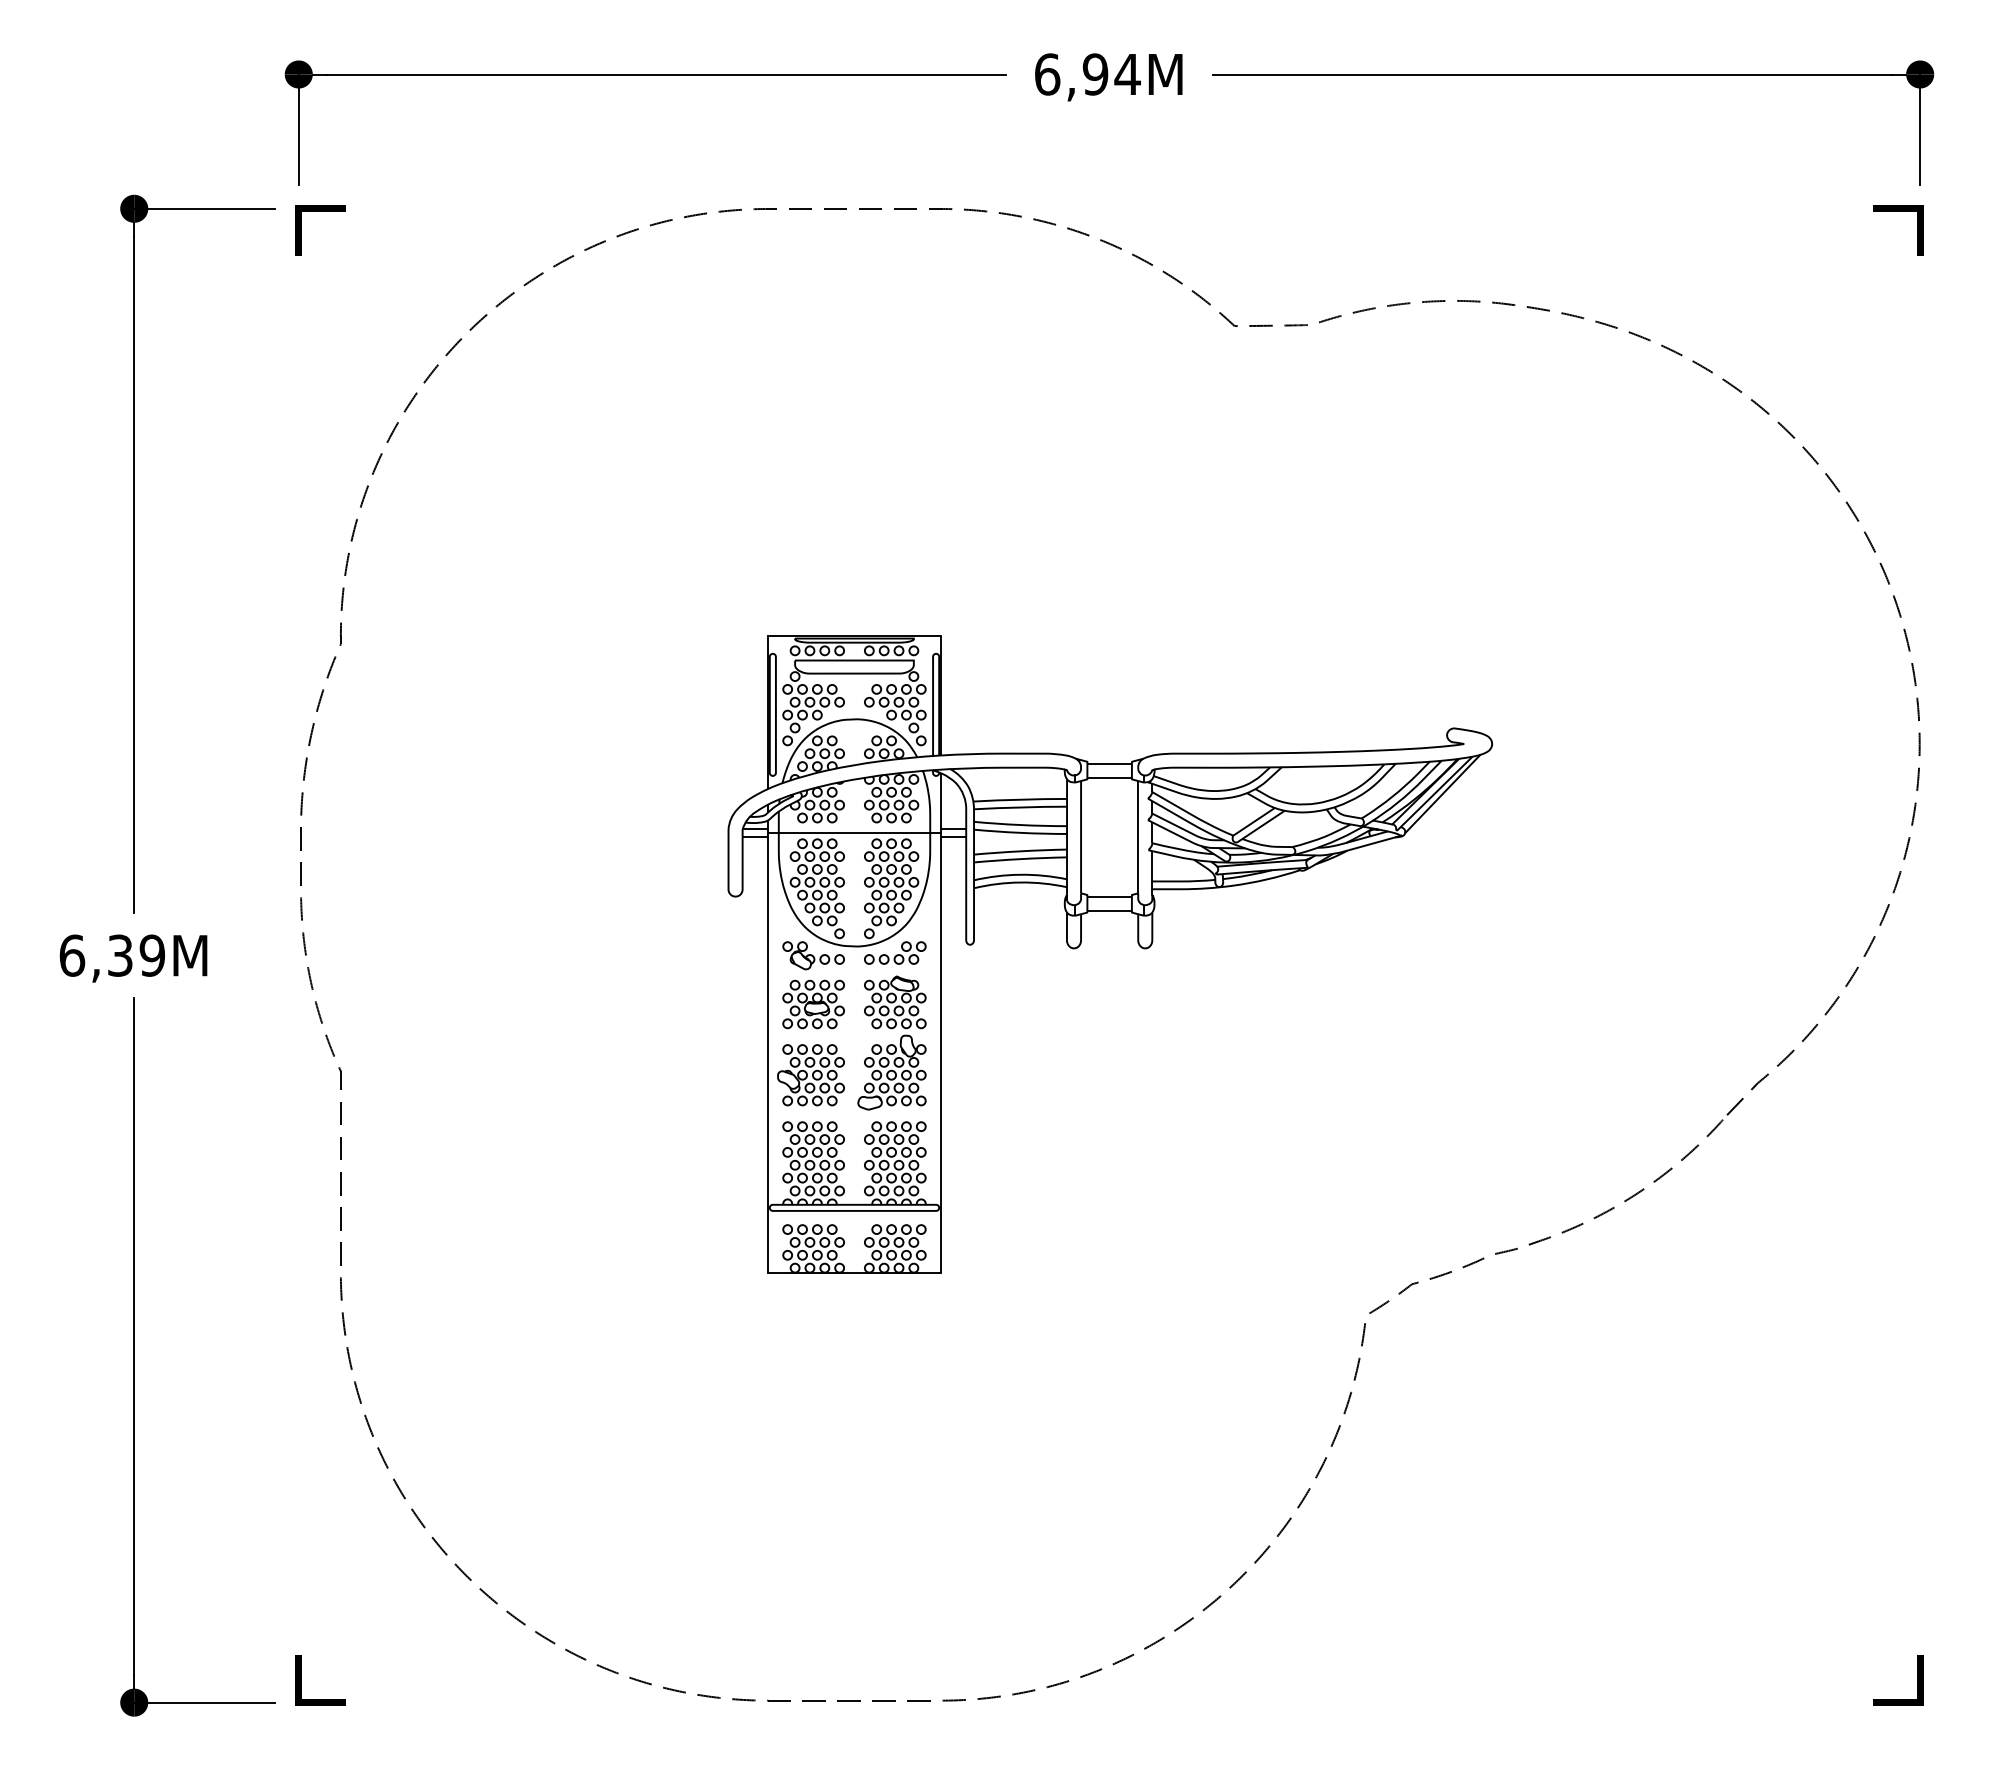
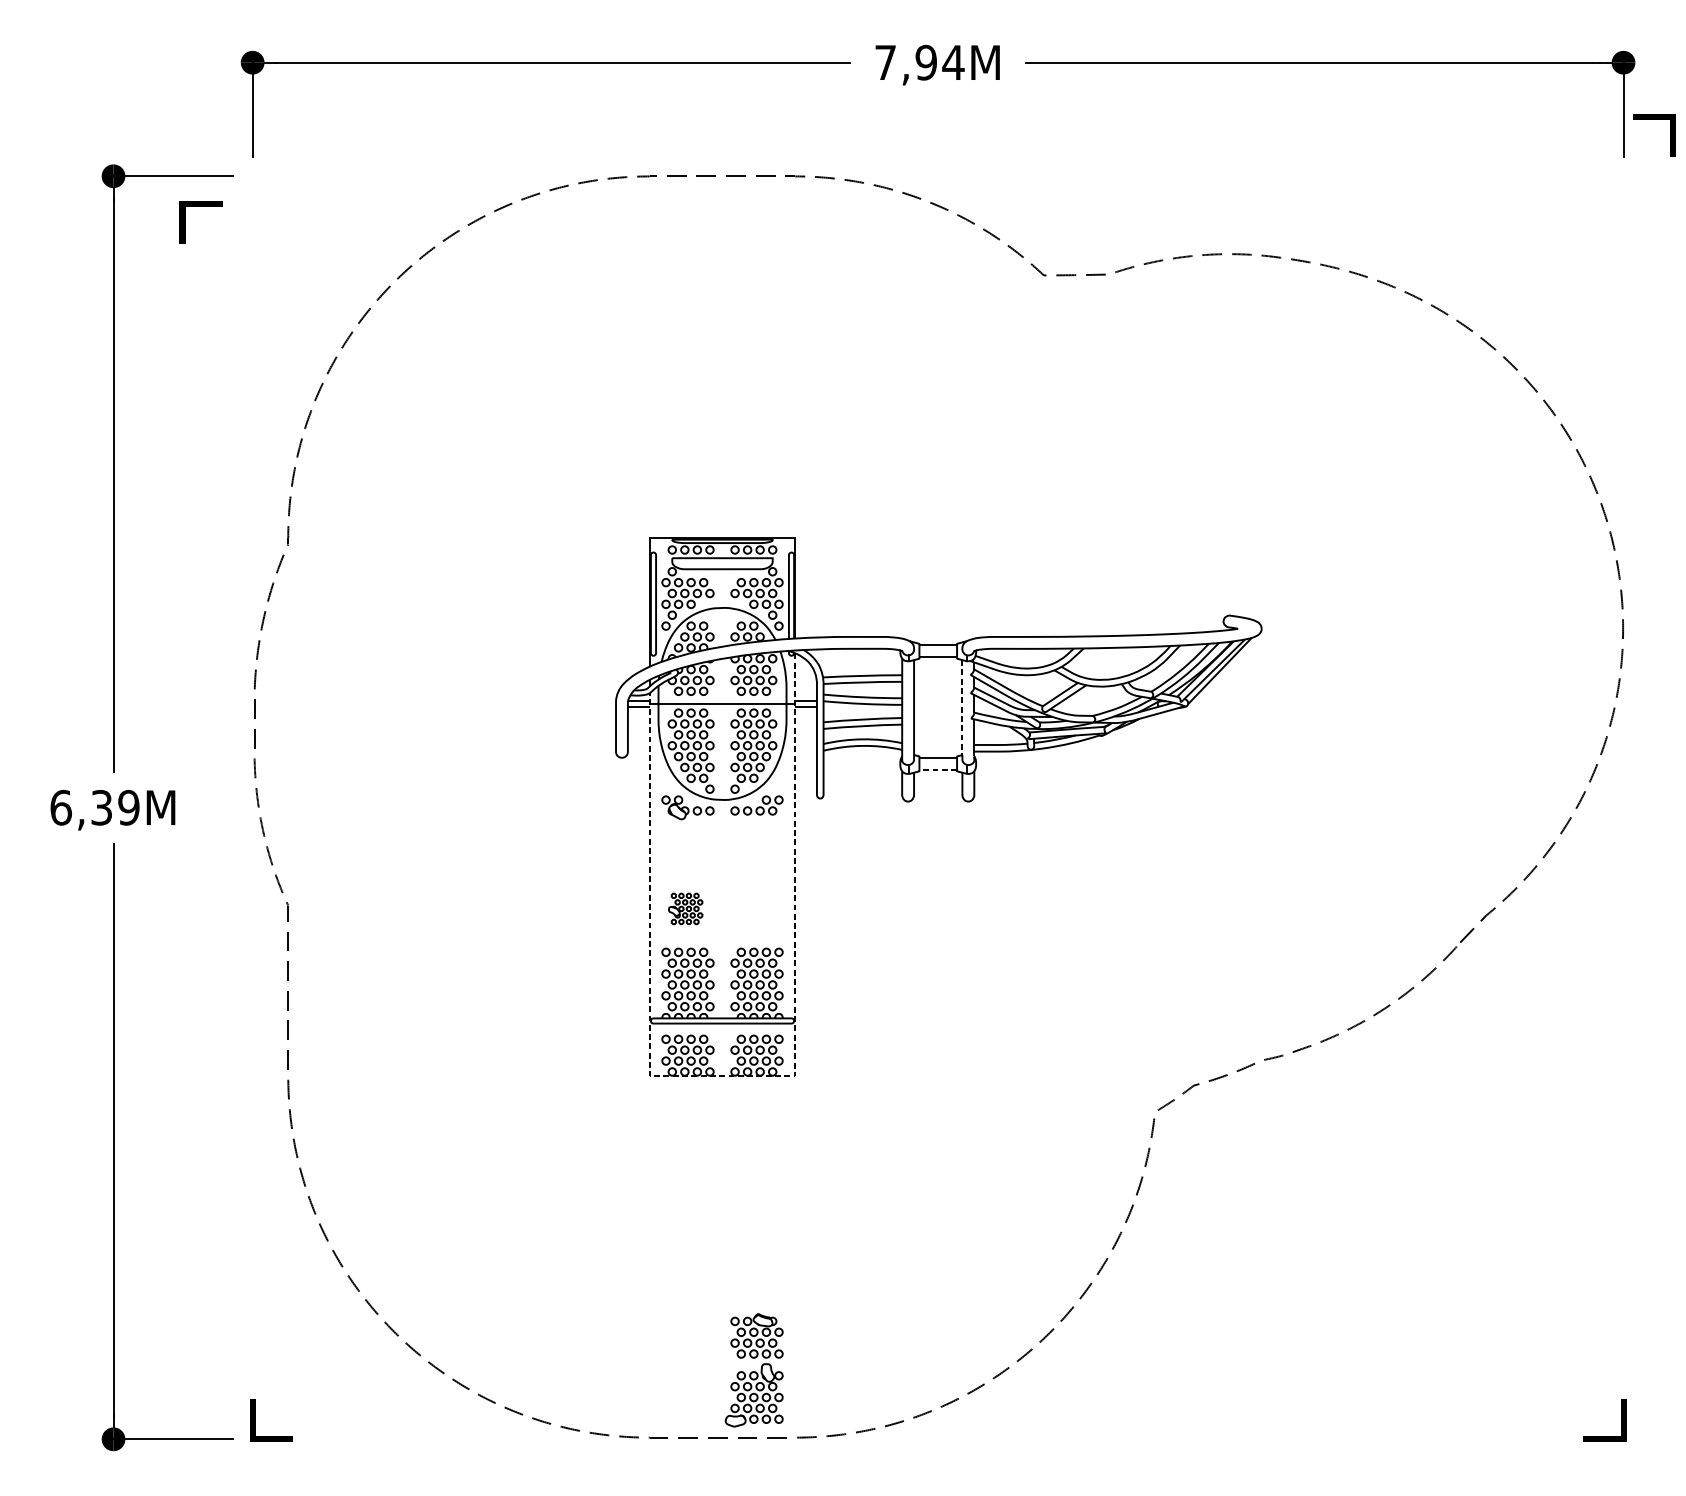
text: (1047, 74) -> (885, 62), 6,94M -> 7,94M
line: (320, 211) -> (200, 206), moved
line: (1898, 211) -> (1655, 119), moved
line: (1138, 837) -> (962, 707), solid -> dashed
line: (1109, 910) -> (938, 769), solid -> dashed
part: (813, 1004) -> (687, 849), removed
part: (891, 1042) -> (753, 1369), moved
part: (810, 1075) -> (685, 909), size x0.6
line: (877, 1273) -> (741, 1076), solid -> dashed

